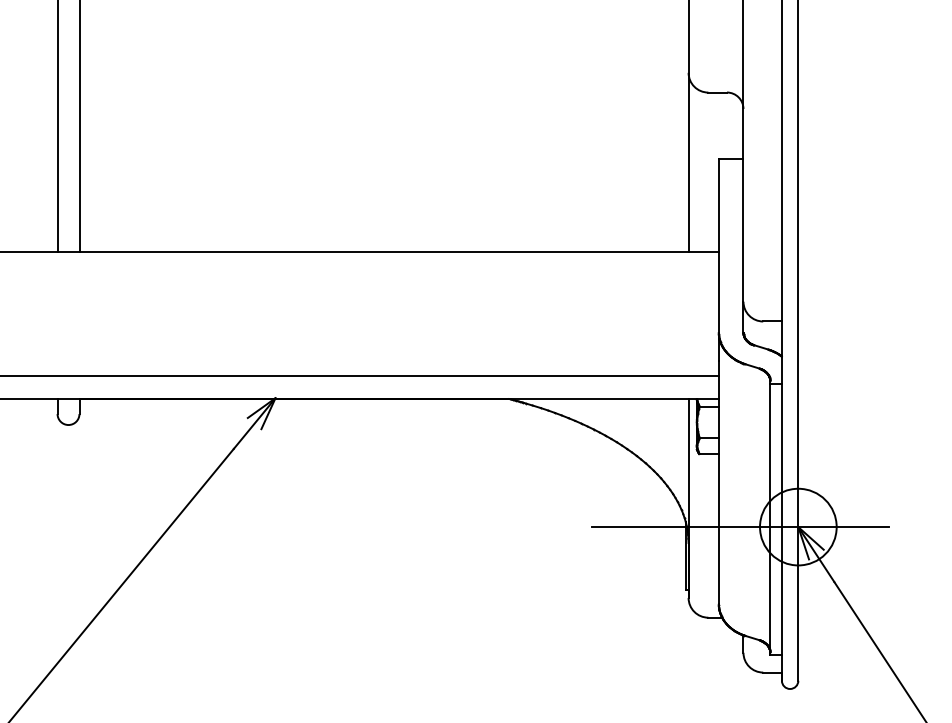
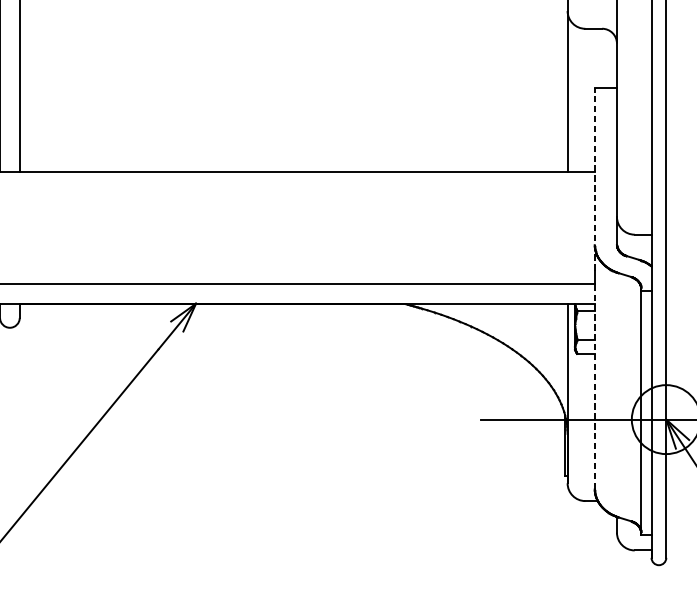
line: (718, 259) -> (594, 178), solid -> dashed
line: (718, 489) -> (594, 385), solid -> dashed

